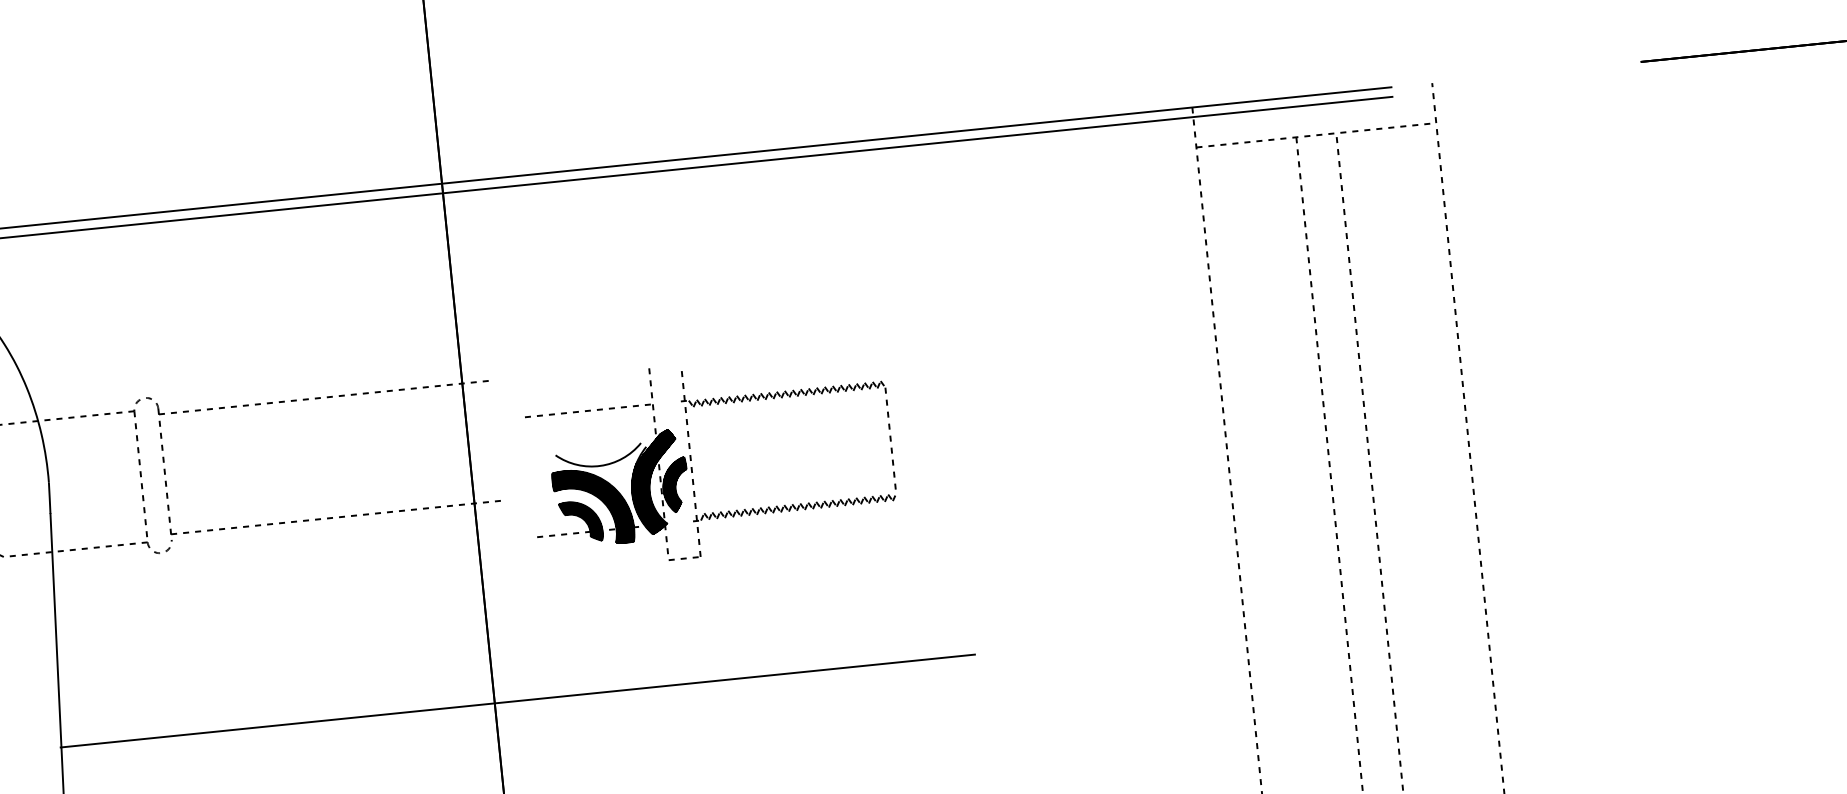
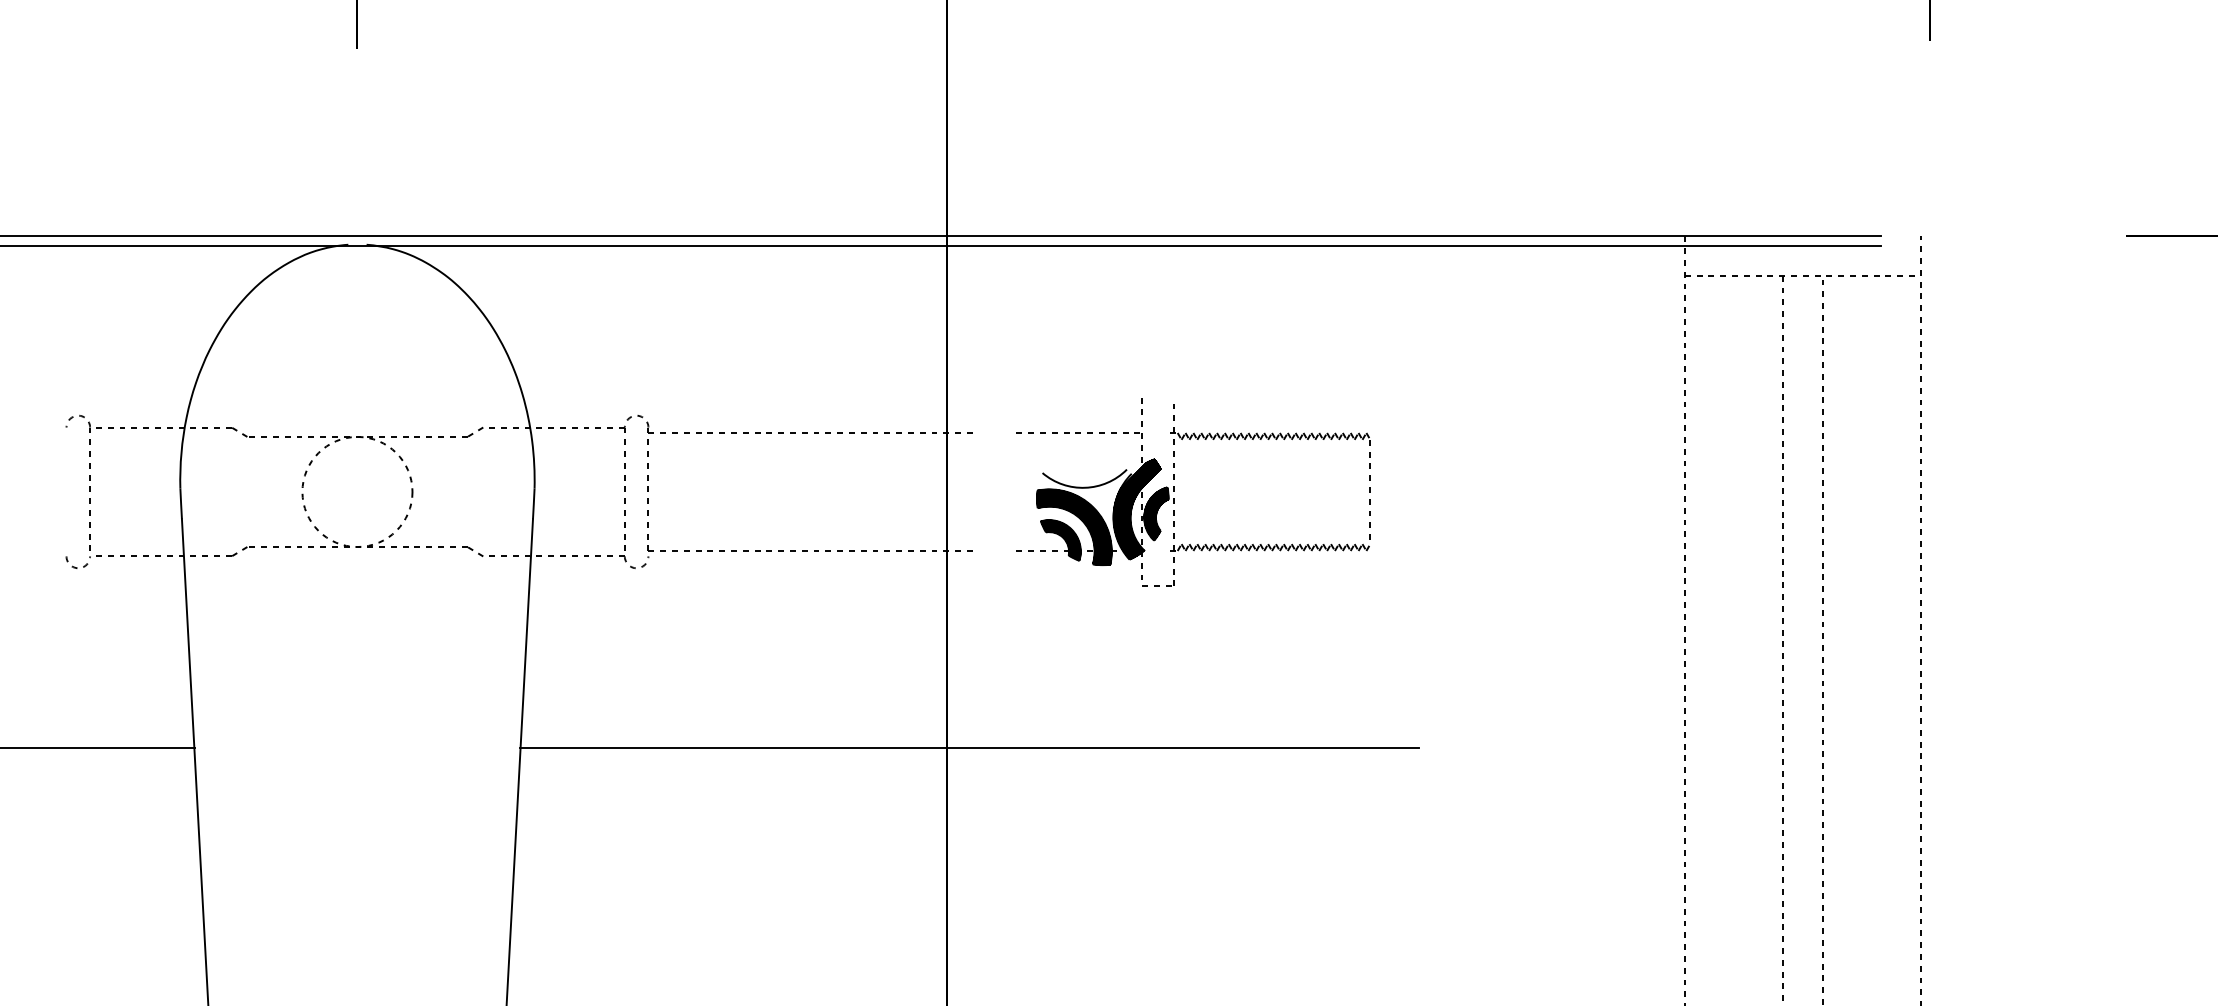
part: (691, 460) -> (1174, 491), moved

